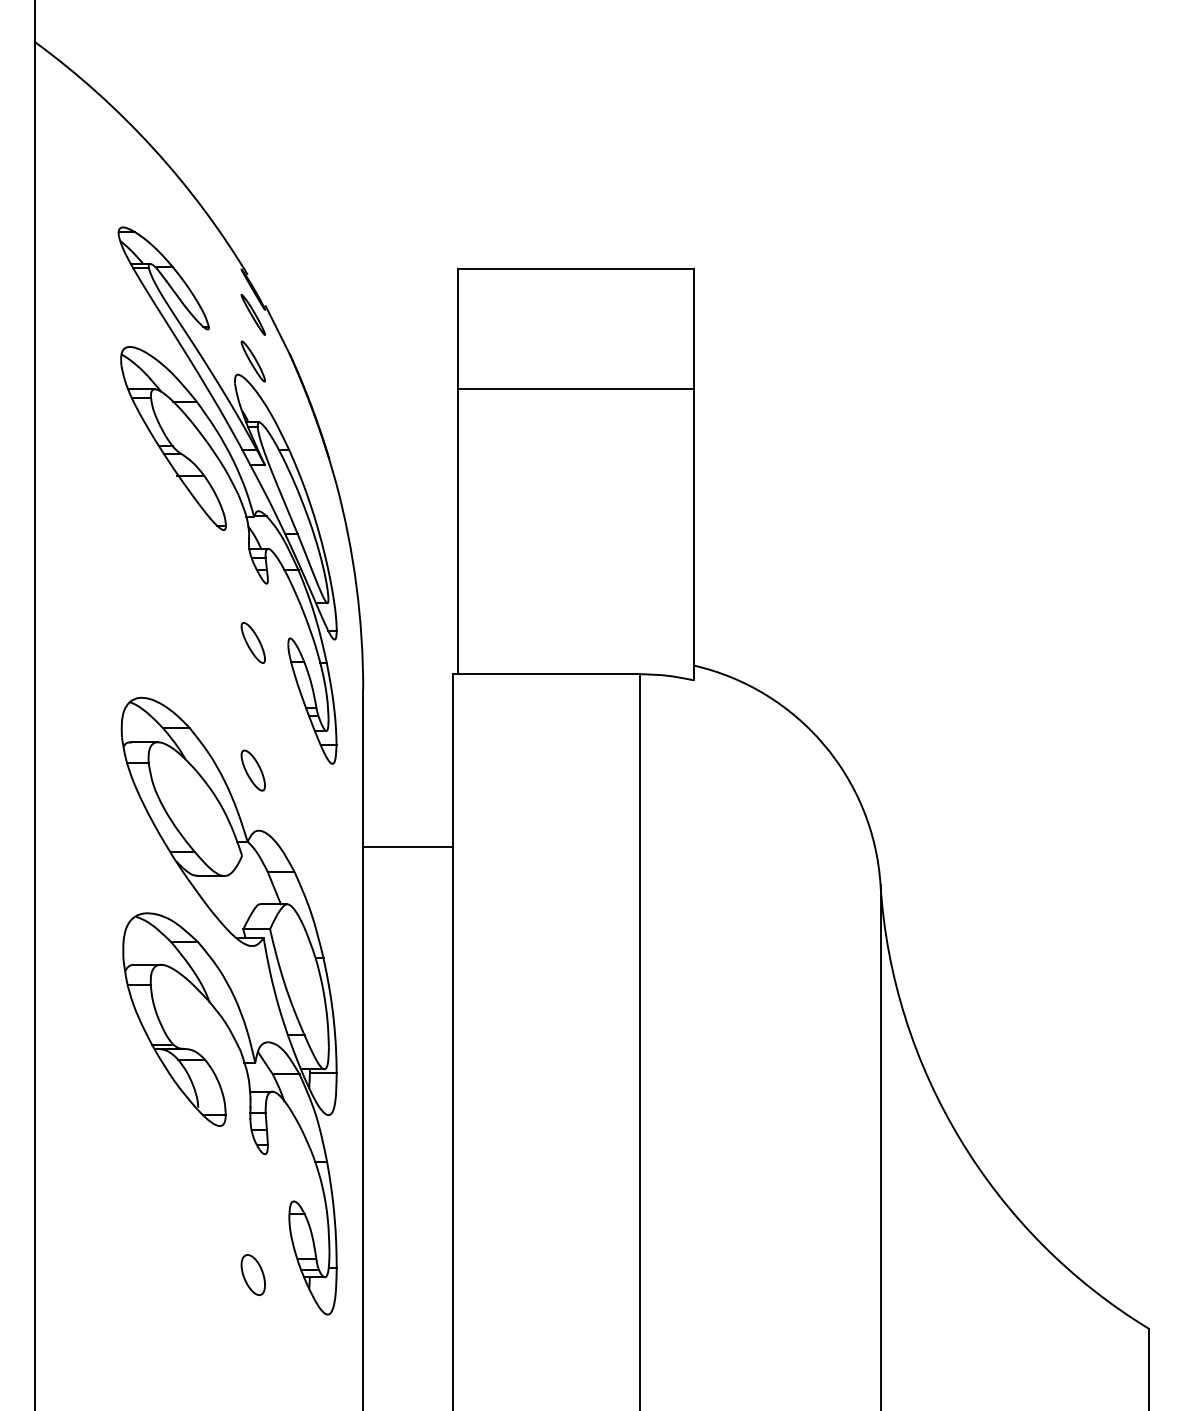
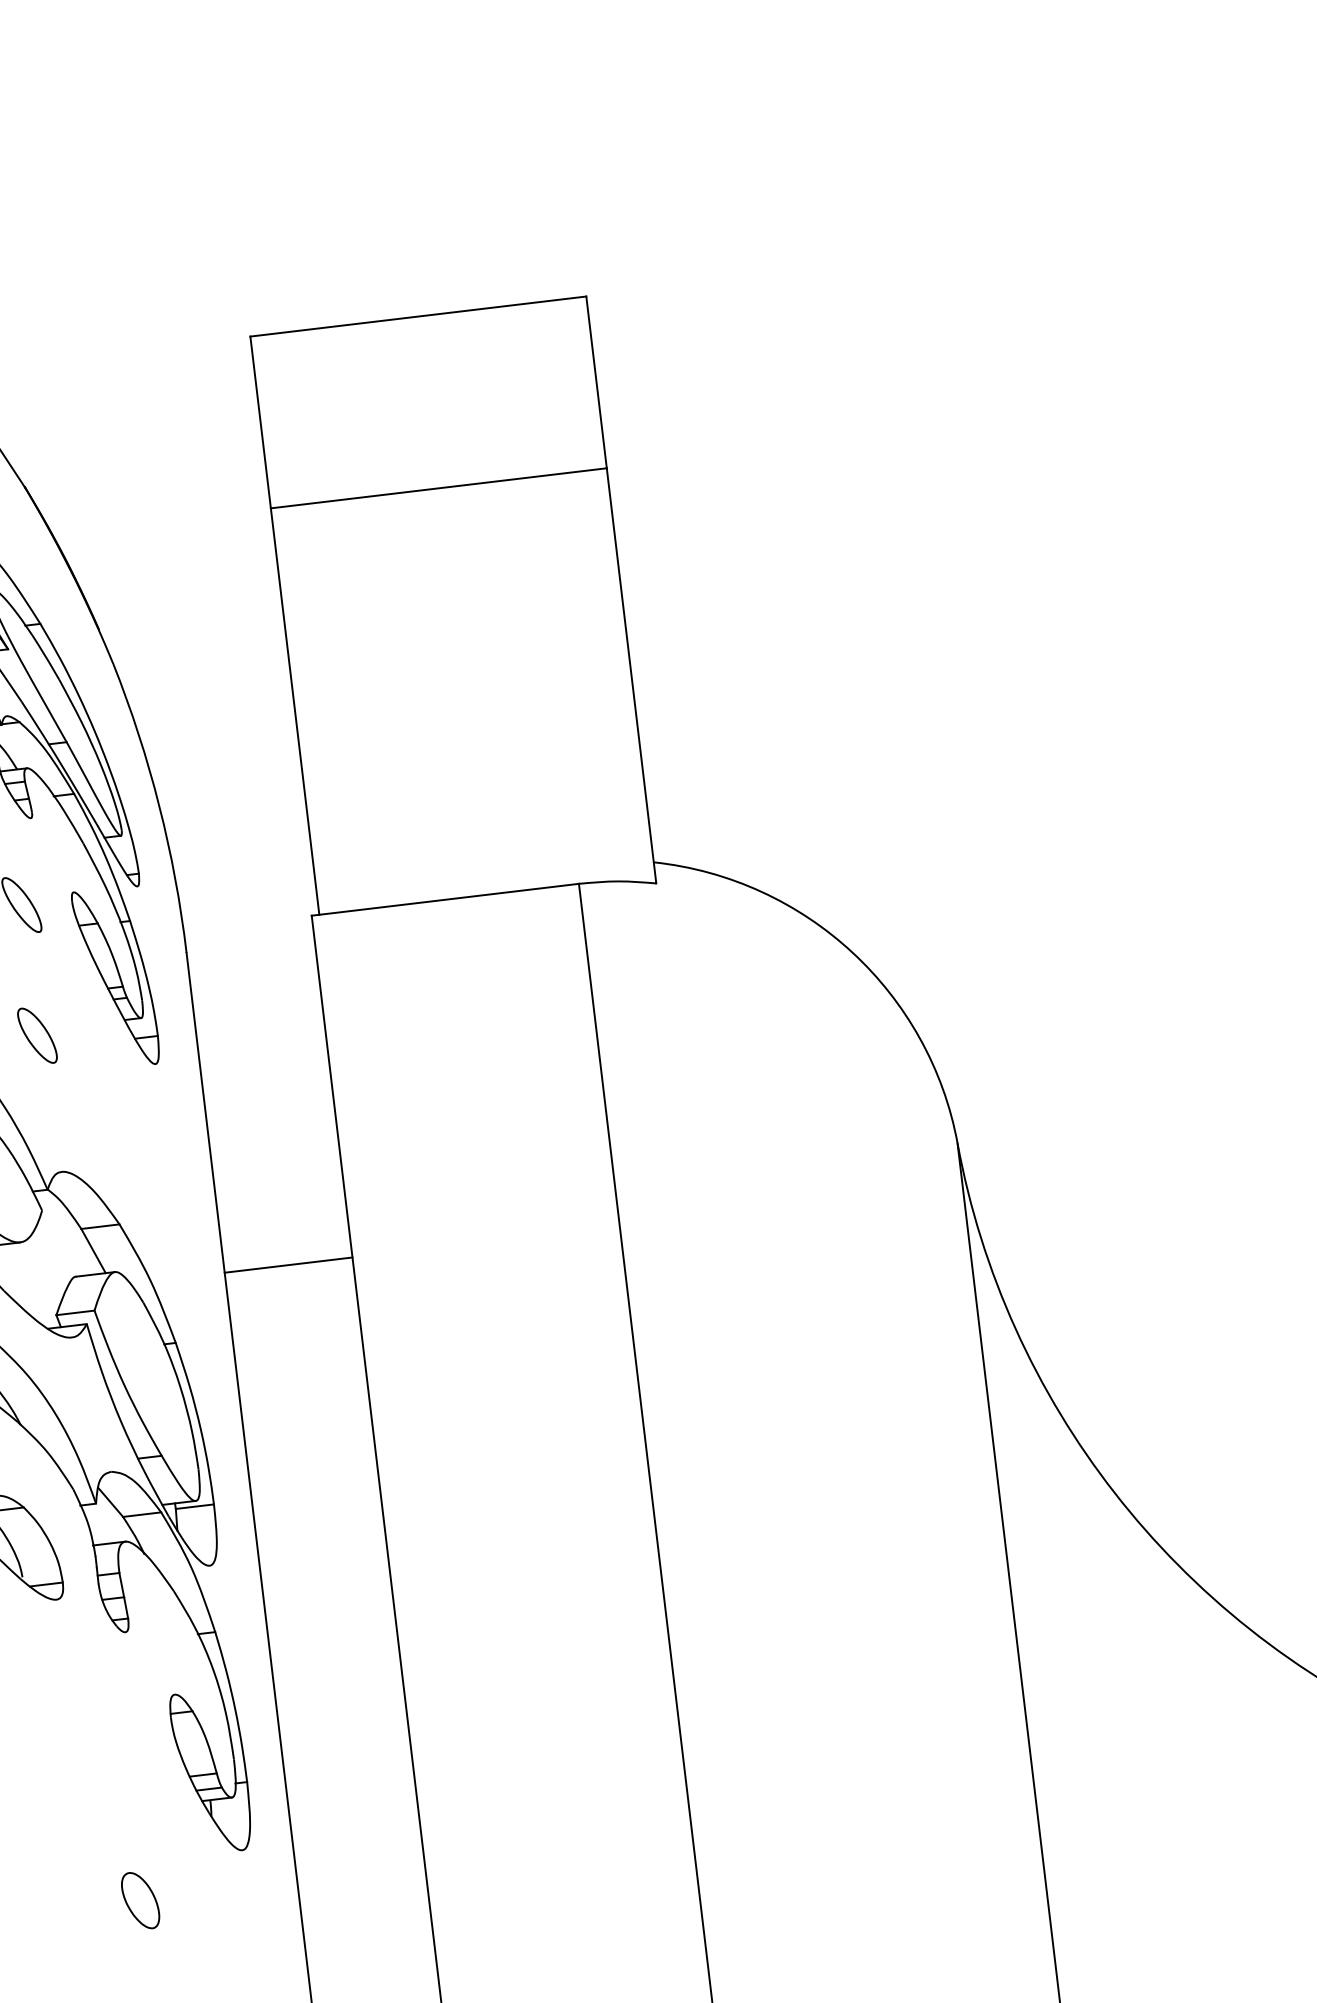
part: (252, 770) -> (36, 1035), moved
line: (407, 846) -> (287, 1264), moved
part: (252, 1274) -> (139, 1900), moved

